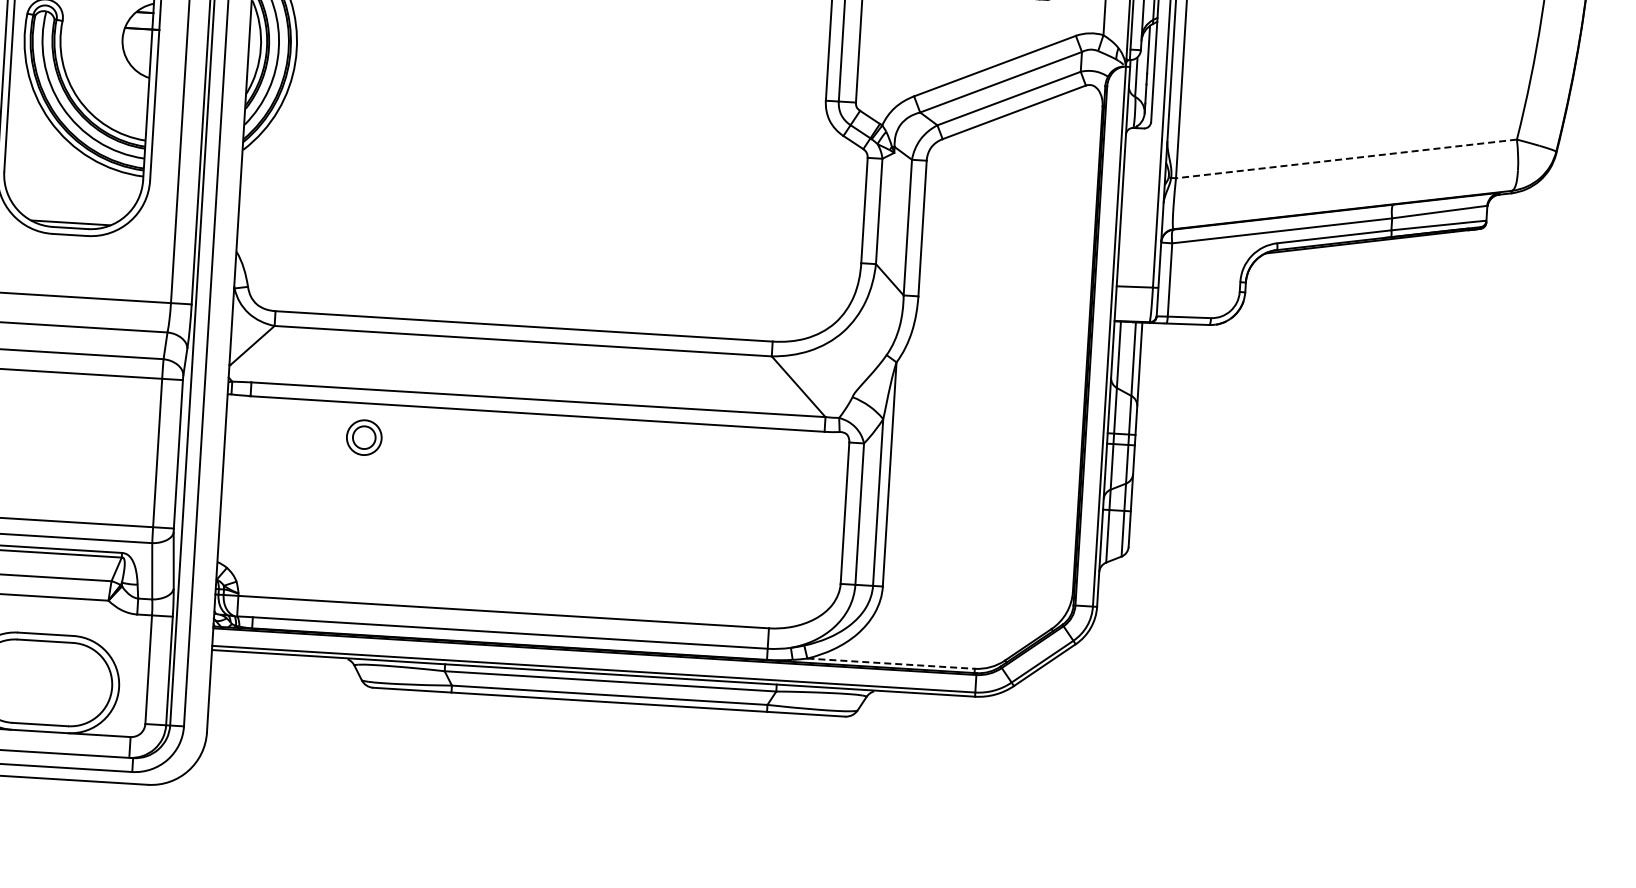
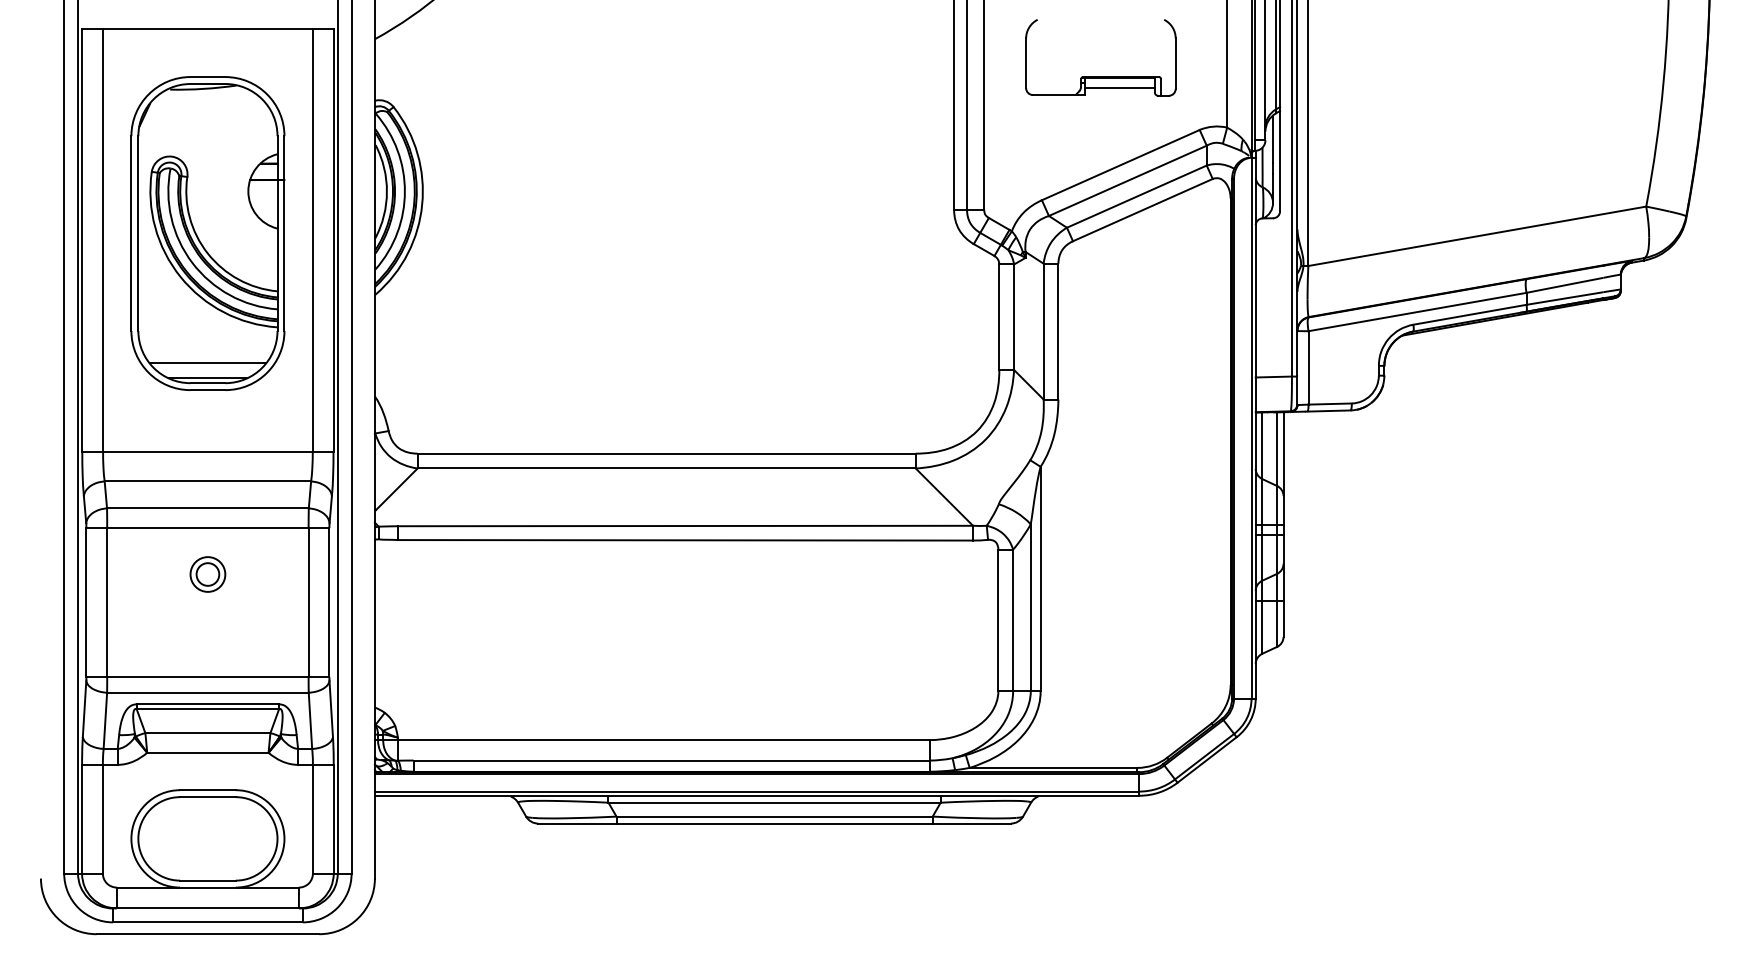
line: (1346, 159) -> (1477, 236), dashed -> solid
line: (71, 208) -> (207, 363), added
part: (363, 437) -> (207, 574), moved
line: (891, 663) -> (1053, 767), dashed -> solid

